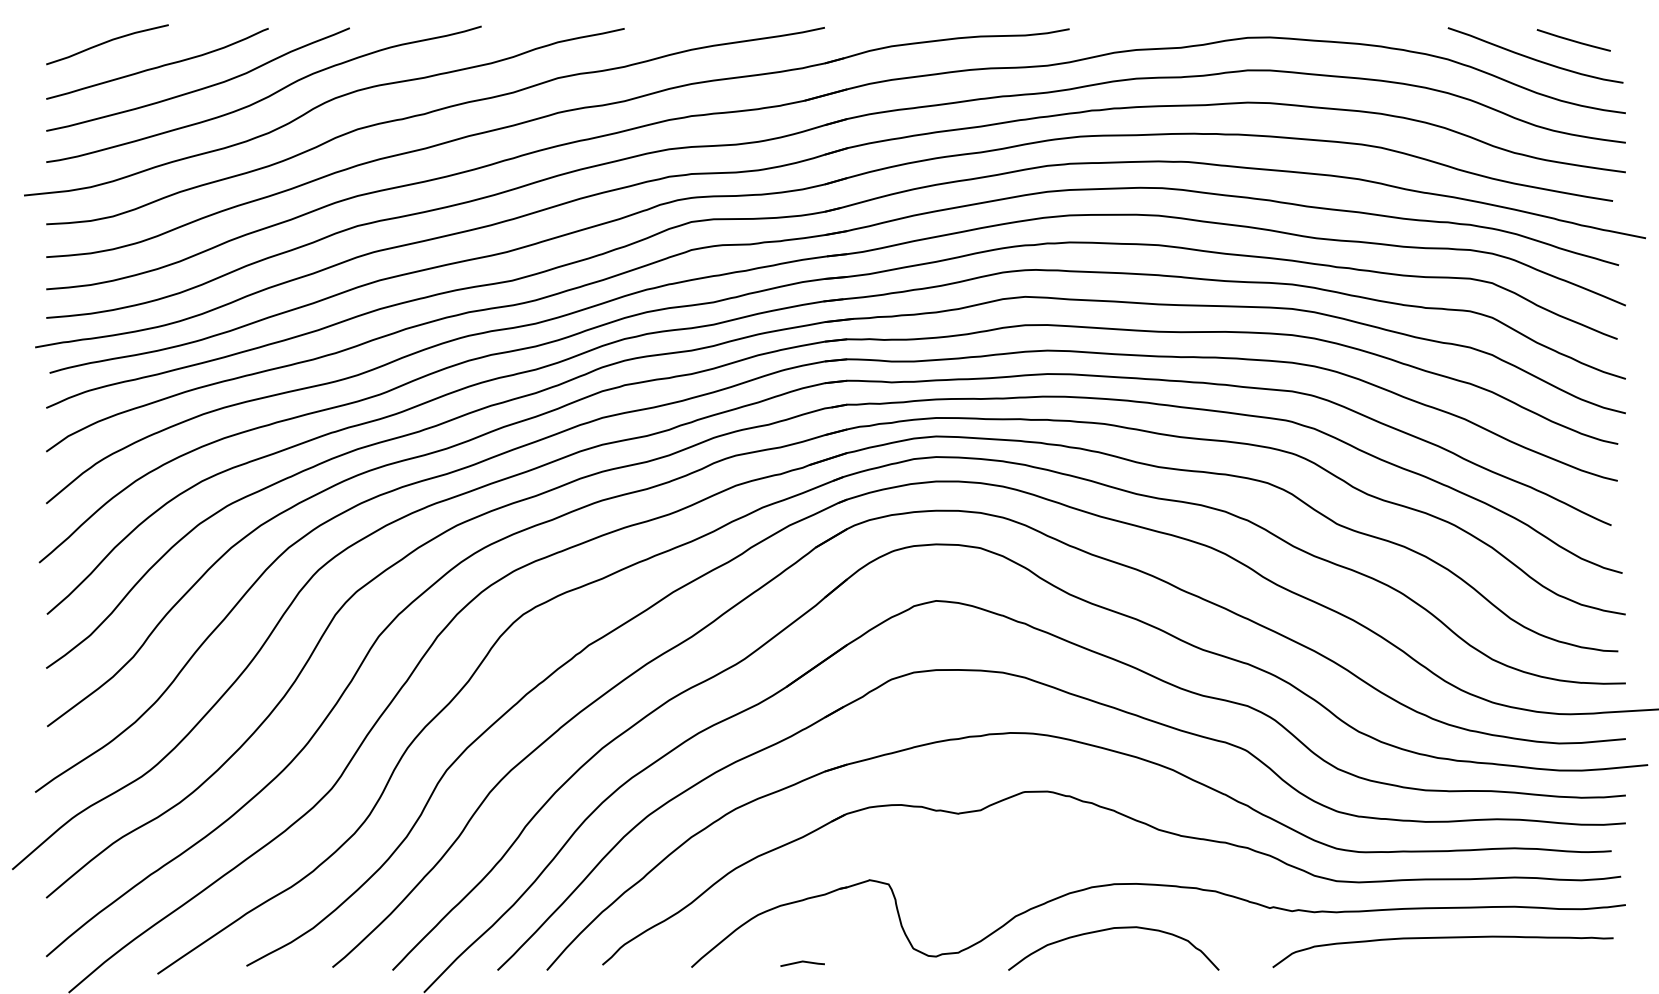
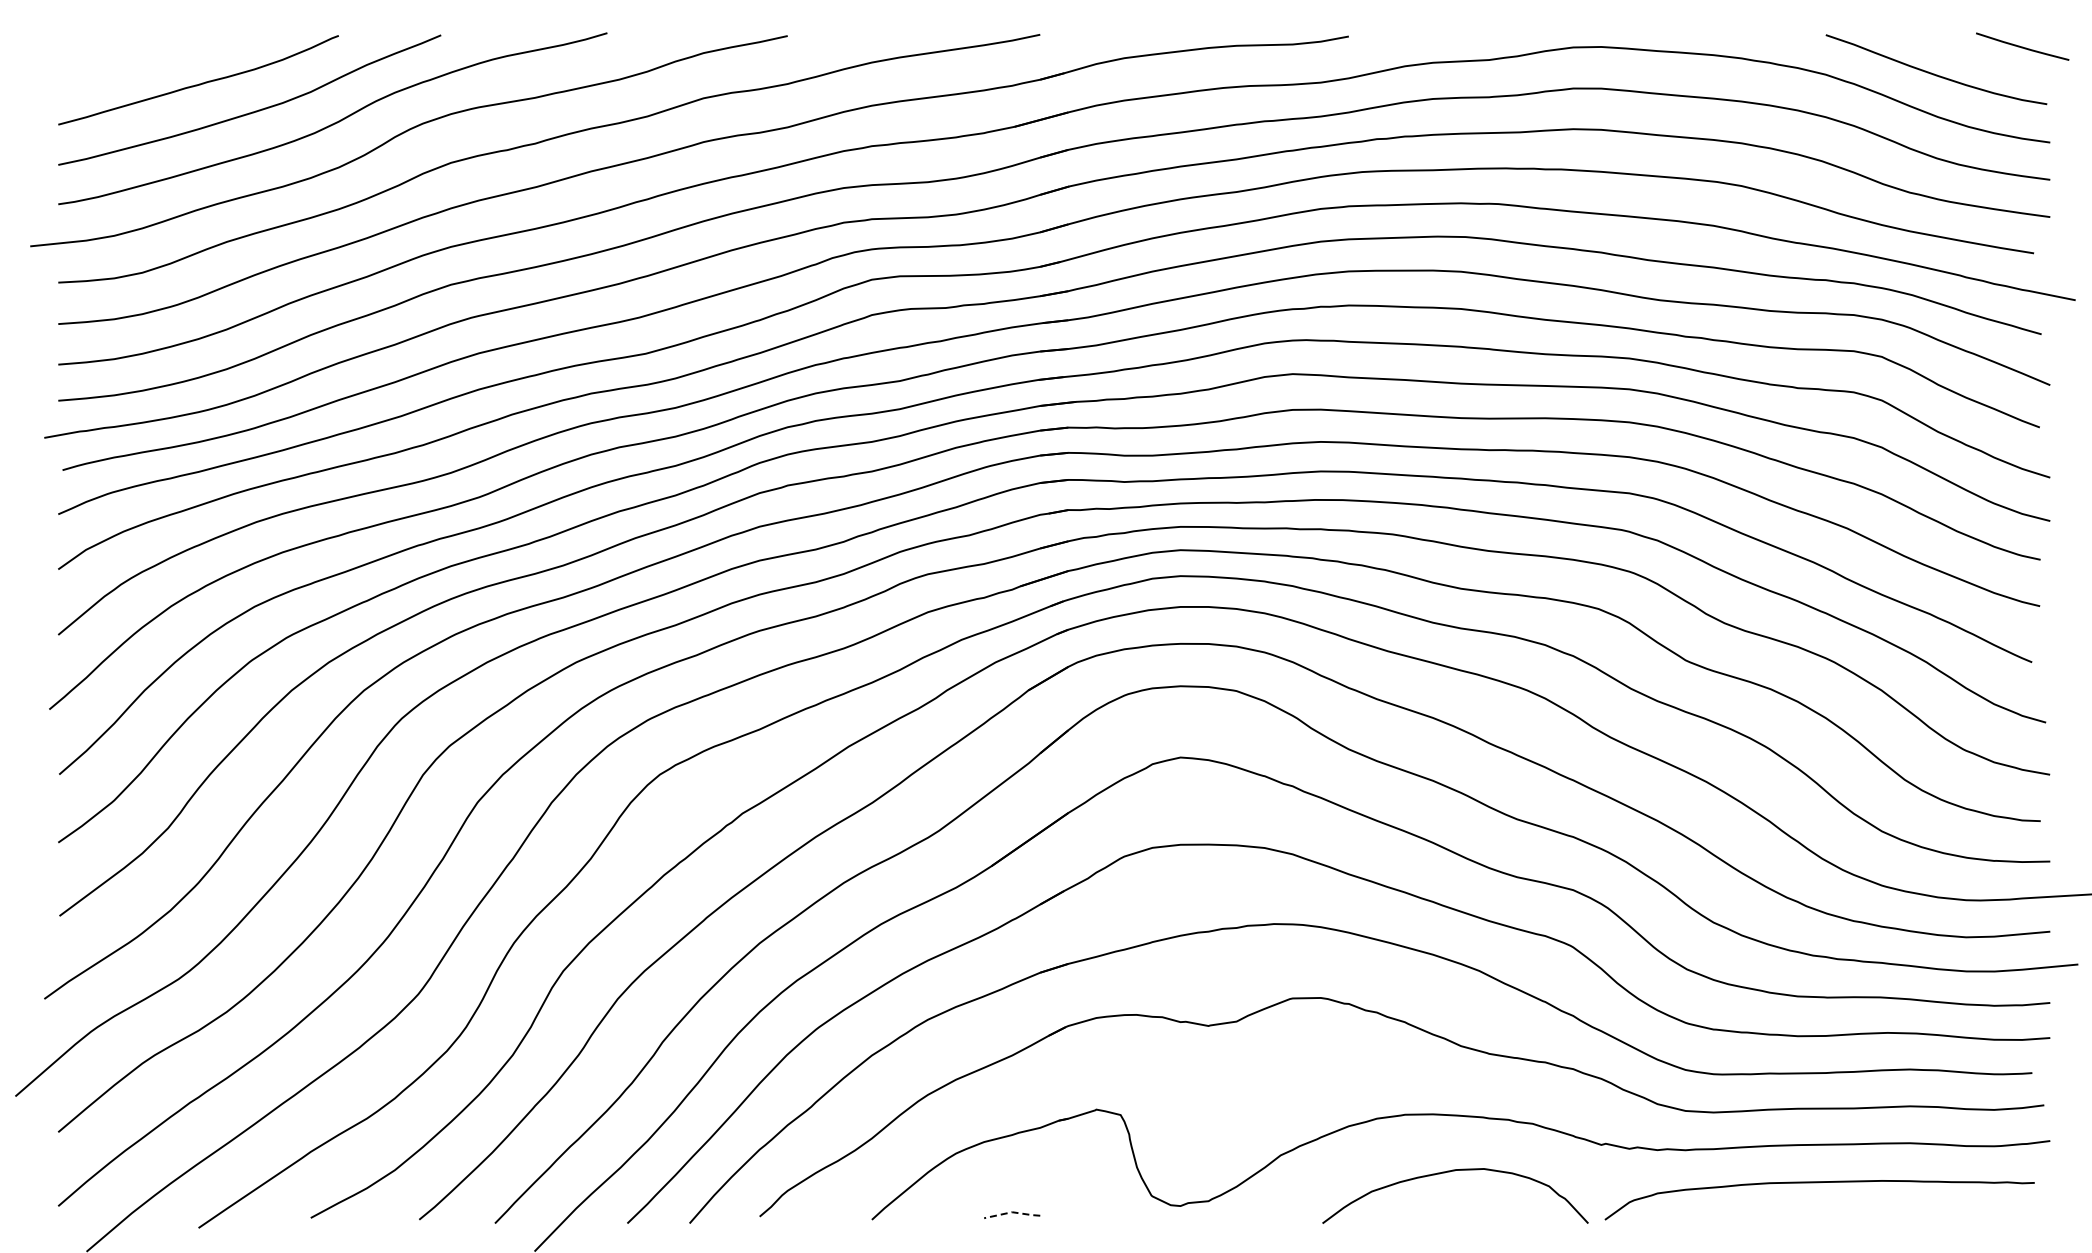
line: (1573, 40) -> (2022, 46), moved
curve: (107, 42) -> (135, 53), removed
curve: (1109, 929) -> (1450, 1172), moved
line: (802, 961) -> (1012, 1212), solid -> dashed

